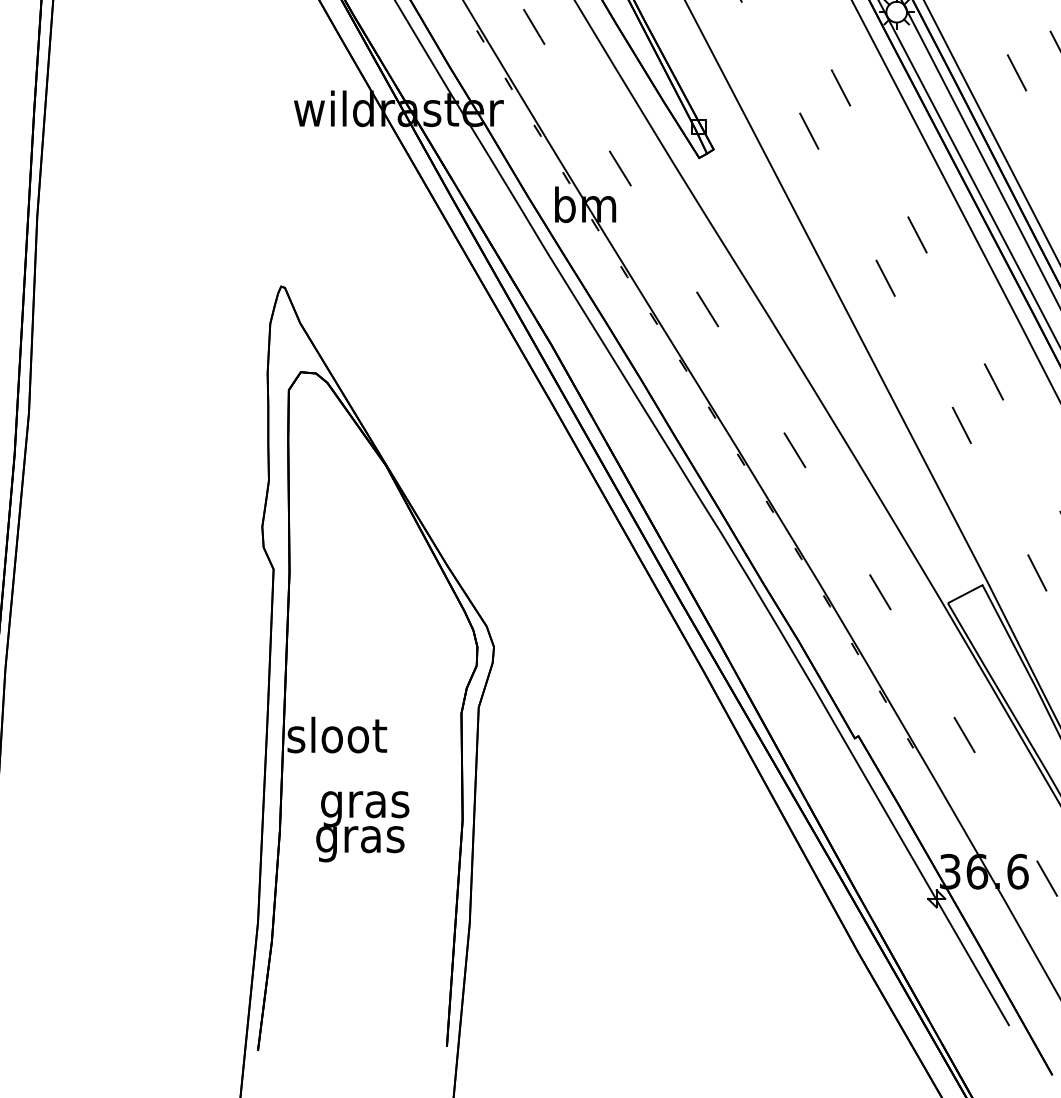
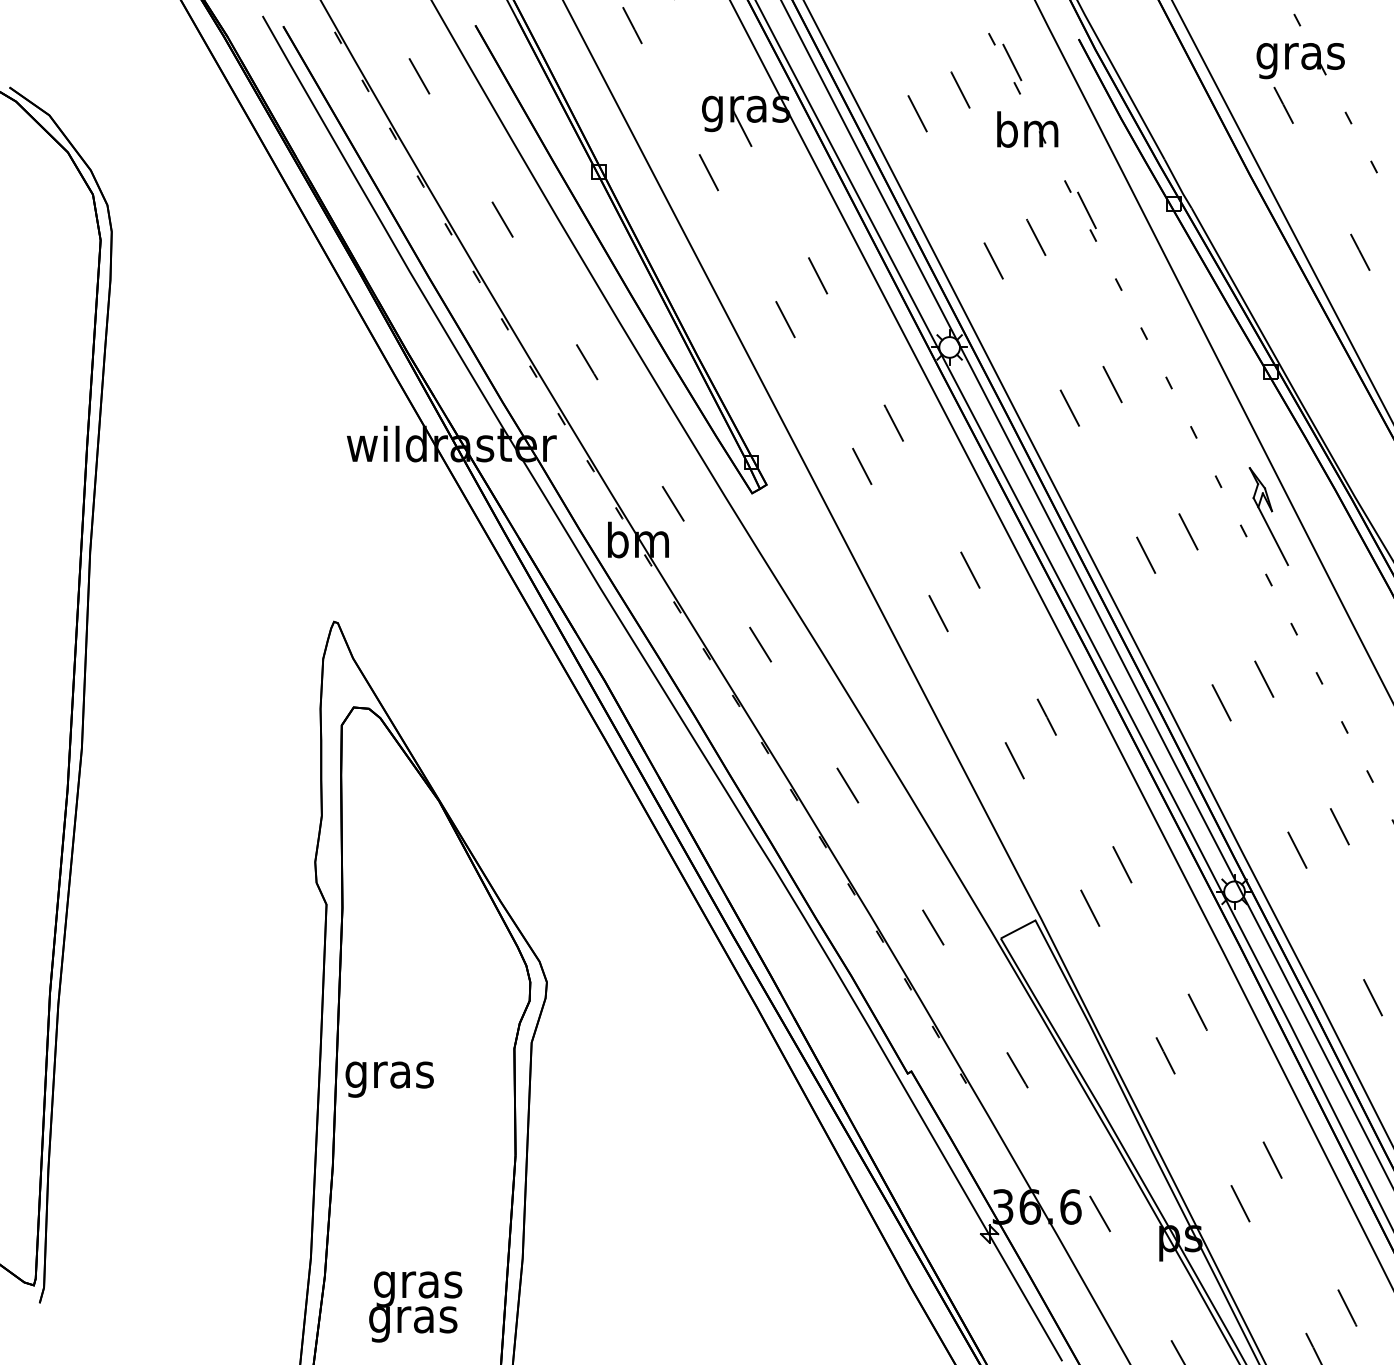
text: (336, 739) -> (389, 1074), sloot -> gras
text: (362, 826) -> (415, 1306), moved

